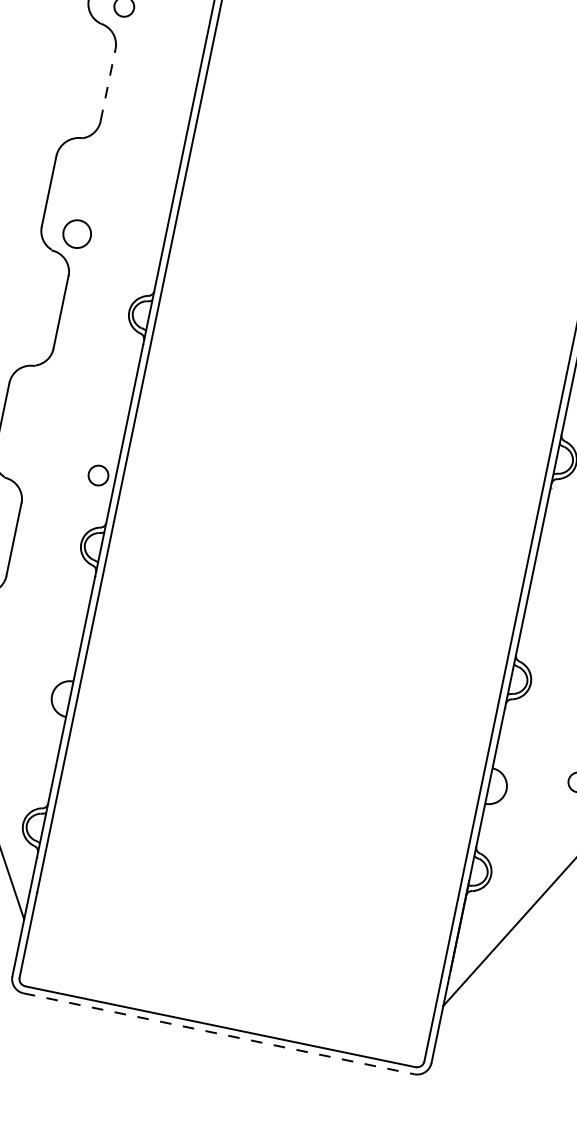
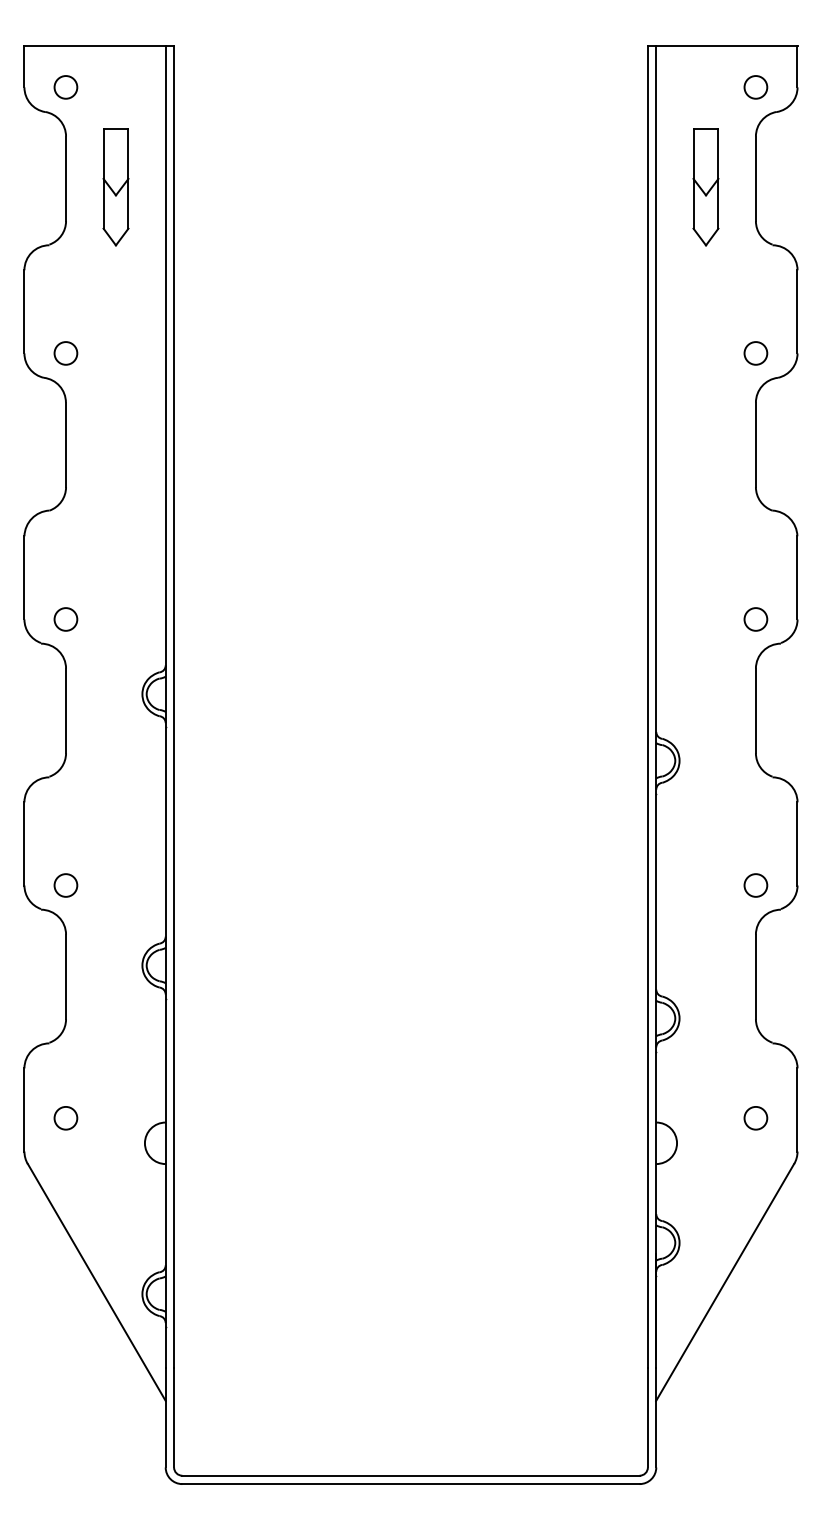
line: (107, 84) -> (65, 444), dashed -> solid
circle: (76, 234) -> (65, 619), size x0.71
circle: (98, 475) -> (65, 885), moved
line: (219, 1034) -> (411, 1484), dashed -> solid

